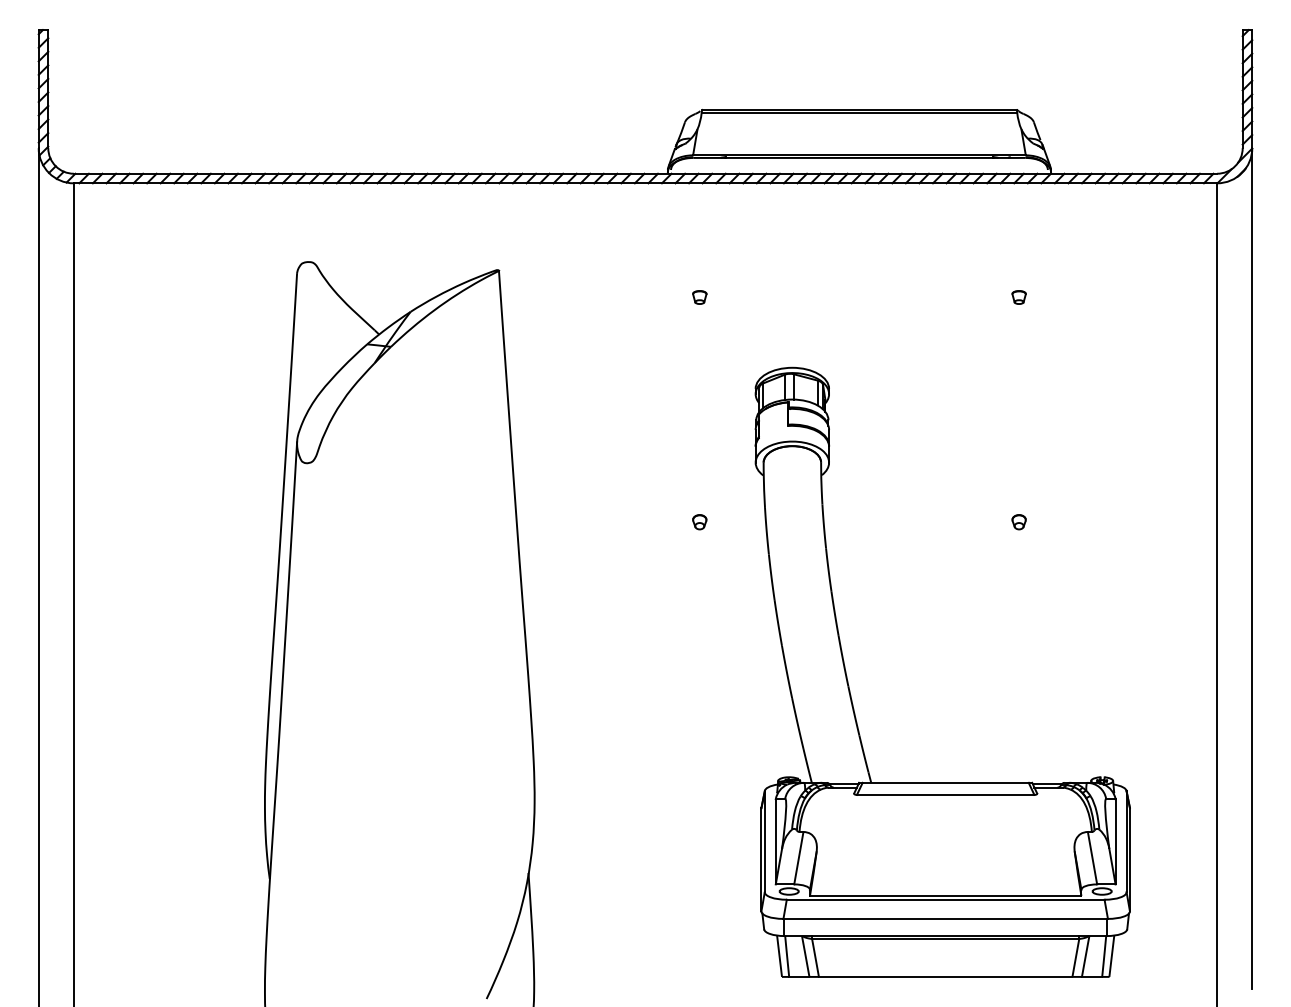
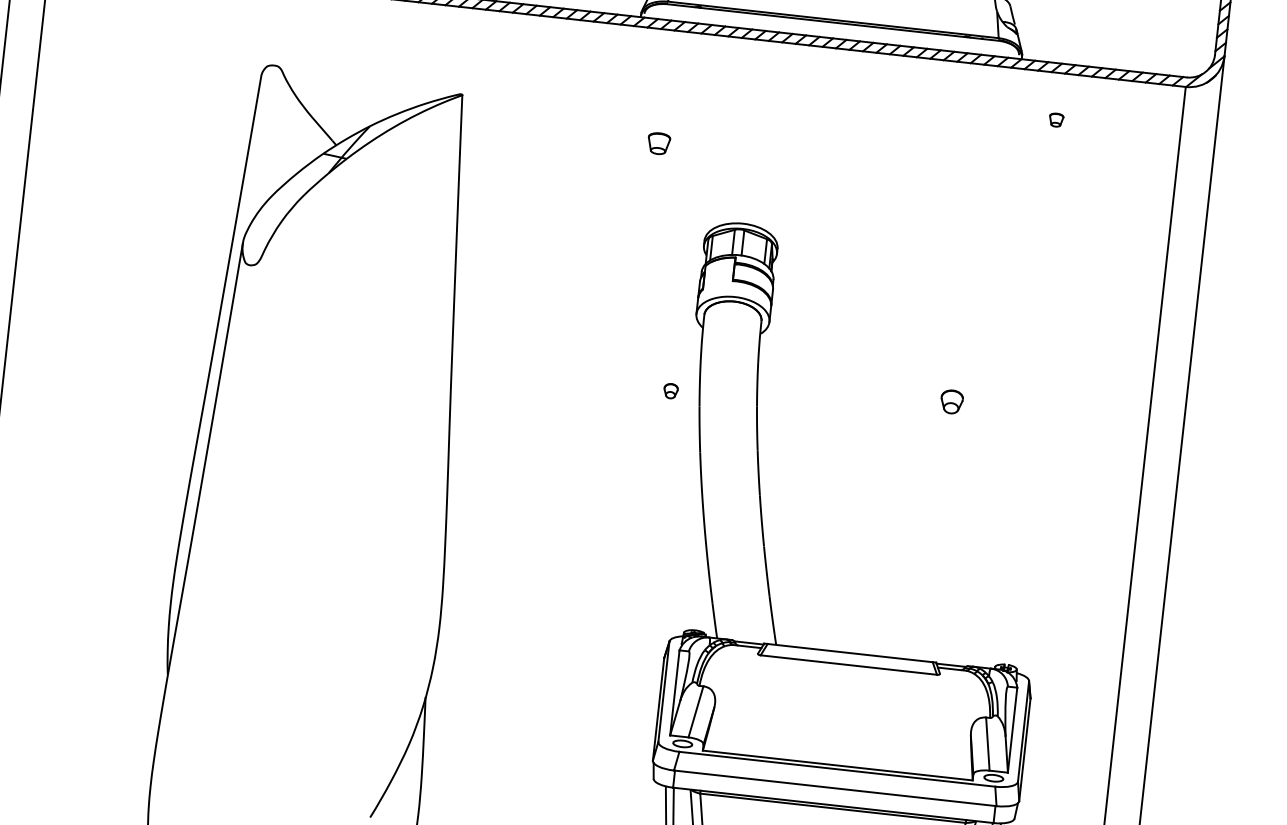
part: (699, 297) -> (658, 143), size x1.6
part: (1018, 297) -> (1055, 120), moved
part: (699, 522) -> (670, 391), moved
part: (1018, 522) -> (951, 402), size x1.6

